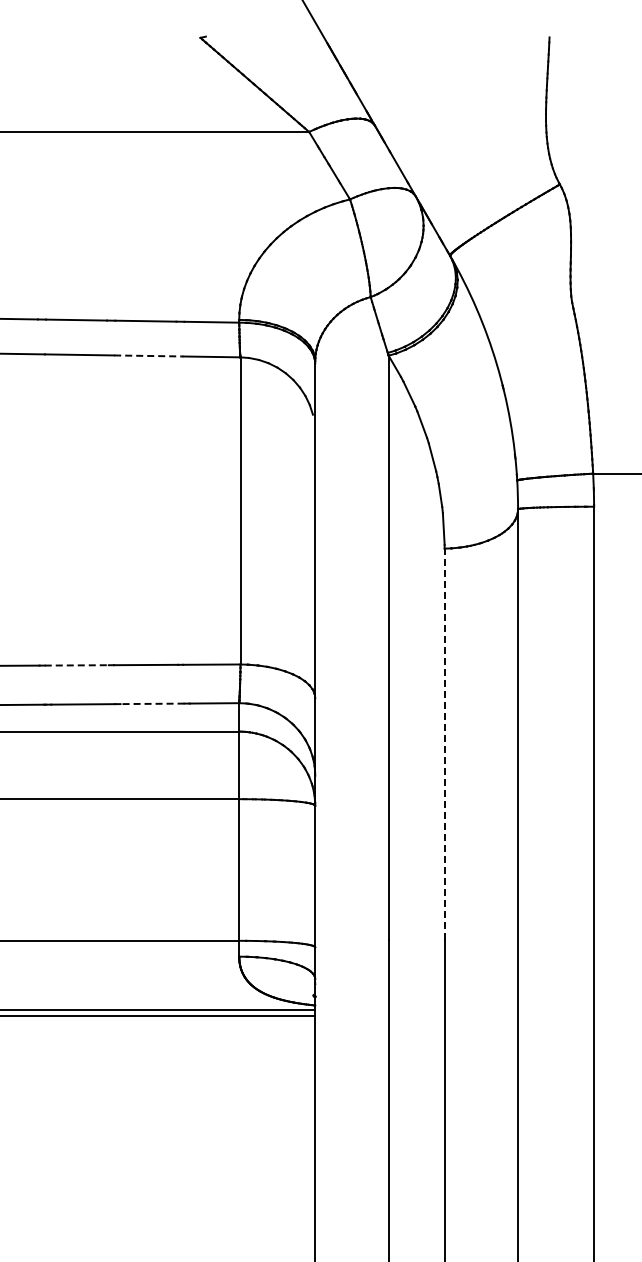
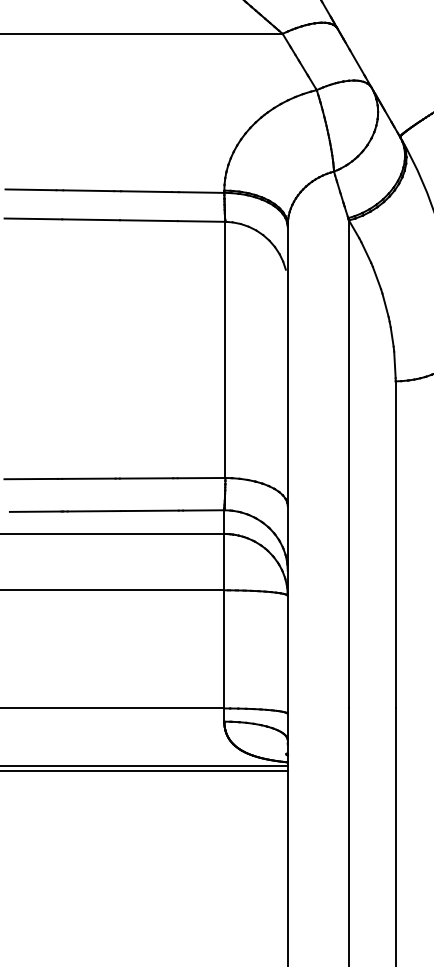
line: (148, 355) -> (148, 220), dashed -> solid
line: (77, 665) -> (89, 478), dashed -> solid
line: (152, 703) -> (152, 510), dashed -> solid
line: (444, 744) -> (395, 544), dashed -> solid

